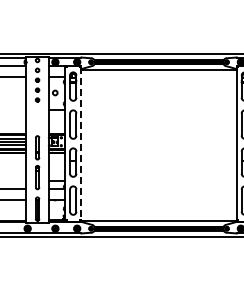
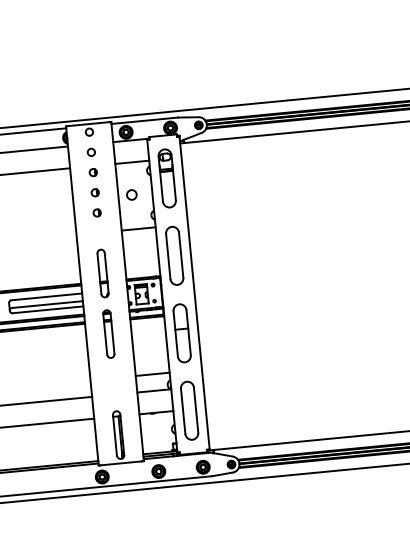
line: (81, 143) -> (195, 292), dashed -> solid
part: (37, 162) -> (105, 303), moved

